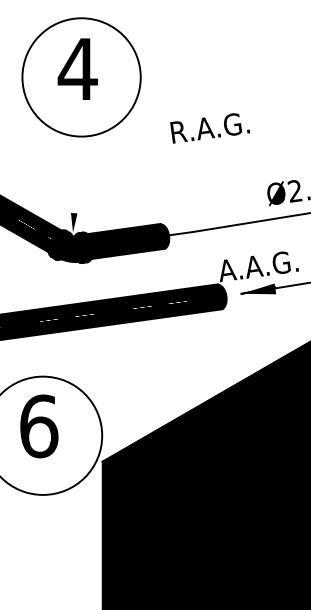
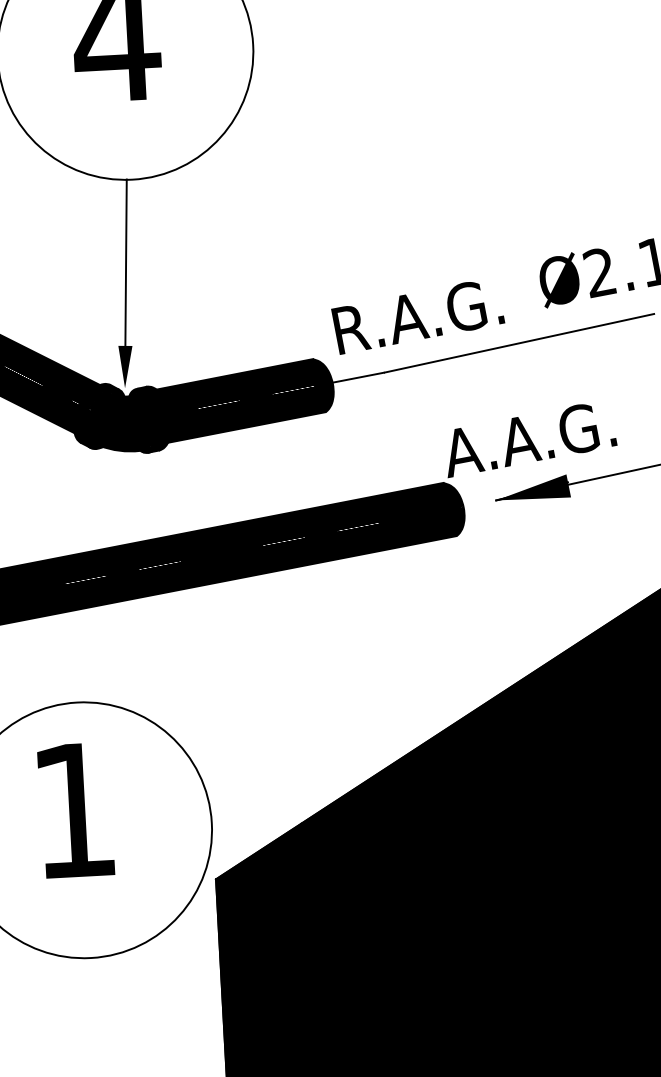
text: (210, 128) -> (418, 317), moved
line: (76, 174) -> (125, 262), added
text: (39, 426) -> (75, 810), 6 -> 1

